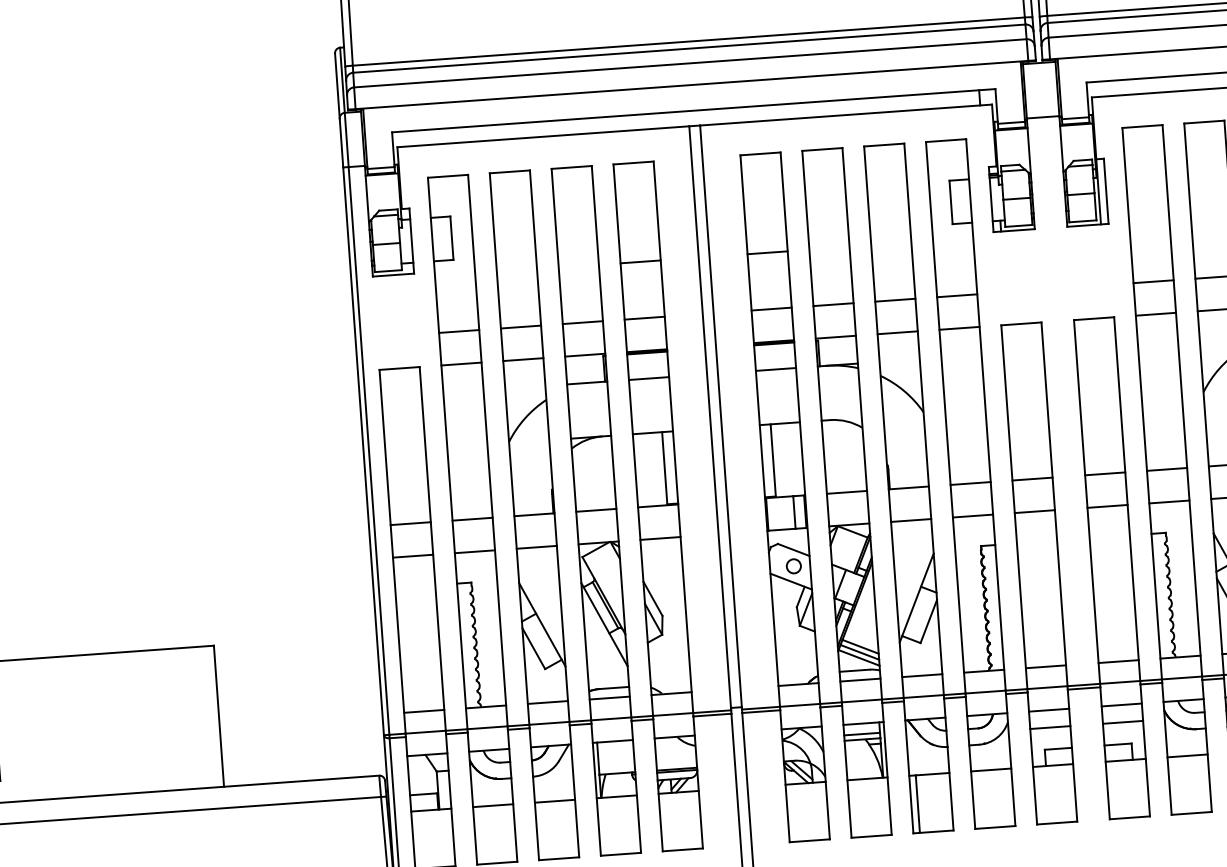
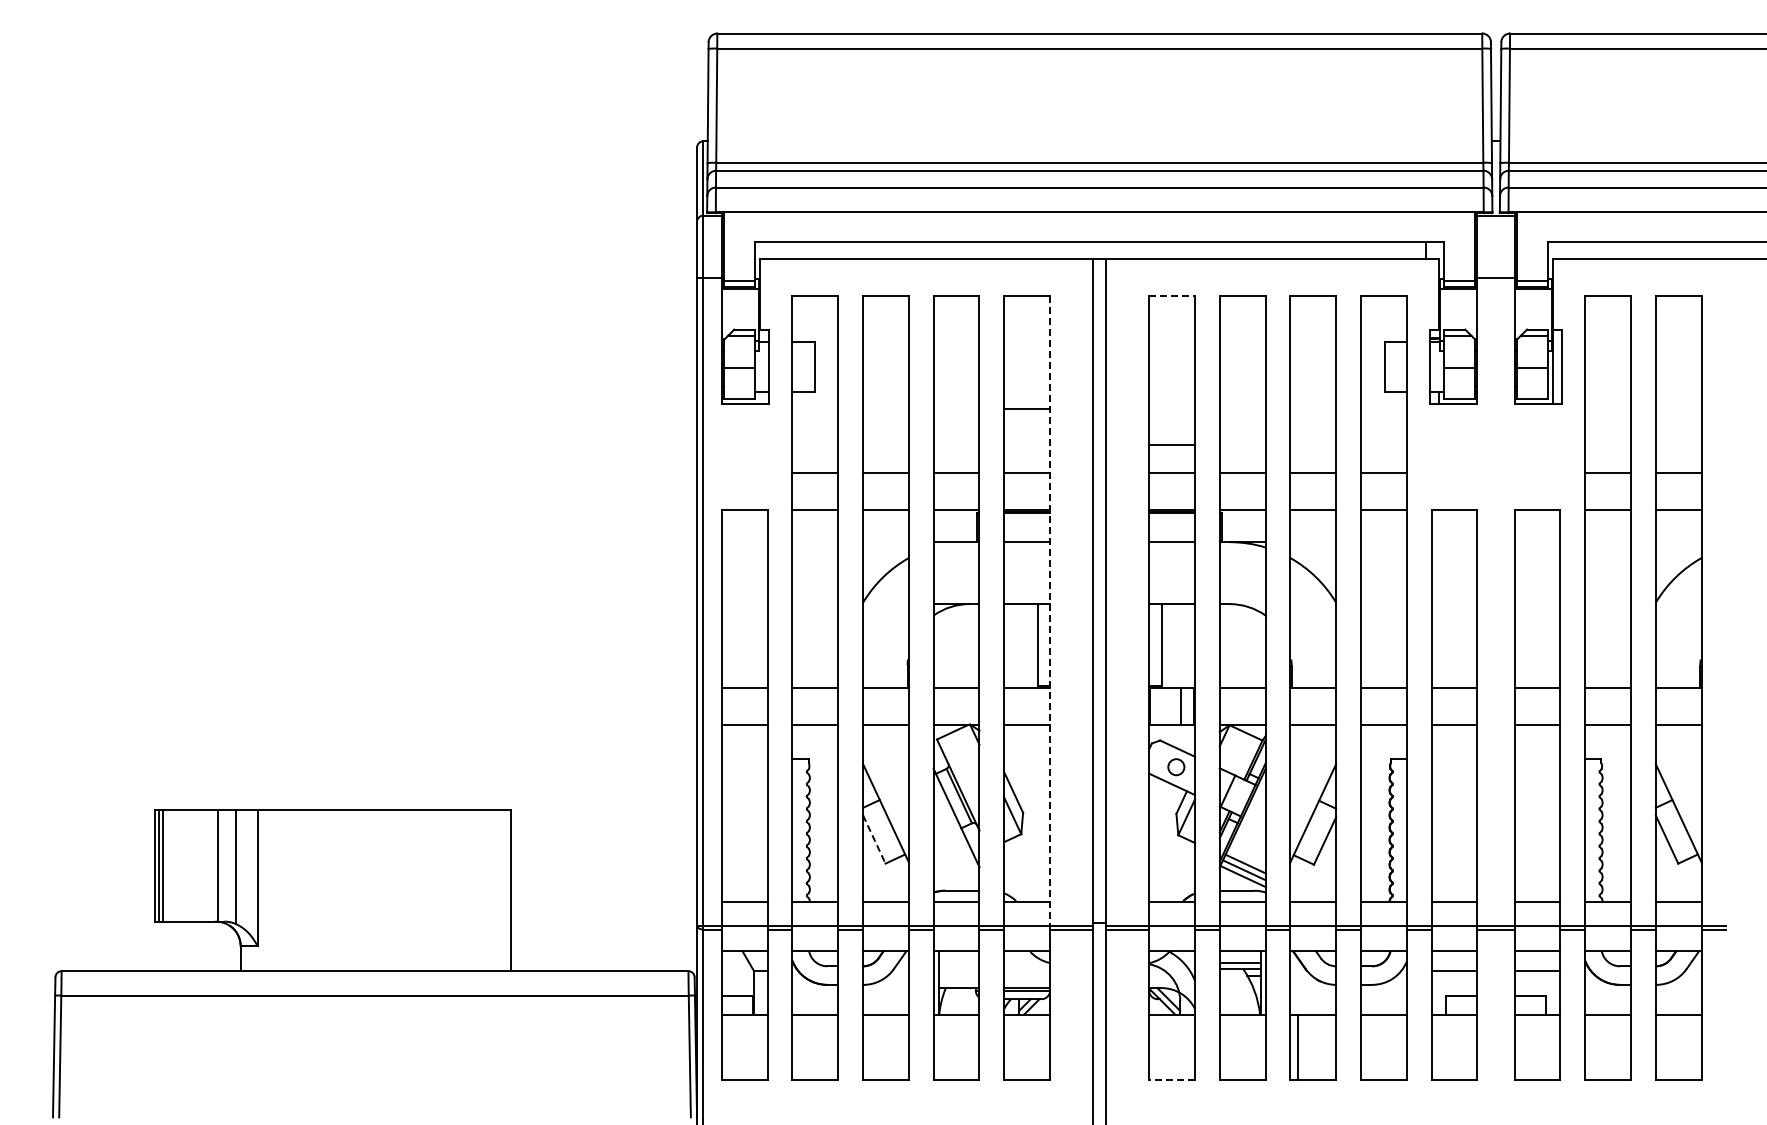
line: (760, 154) -> (1172, 296), solid -> dashed
line: (768, 253) -> (1172, 445), moved
line: (673, 436) -> (1050, 610), solid -> dashed
line: (533, 648) -> (874, 839), solid -> dashed
line: (810, 841) -> (1172, 1080), solid -> dashed

